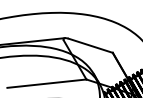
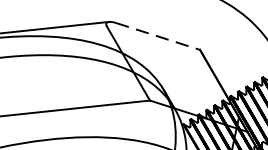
line: (91, 45) -> (159, 35), solid -> dashed

